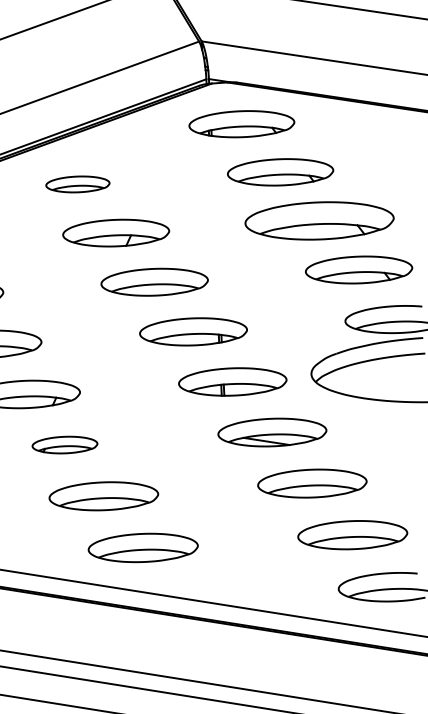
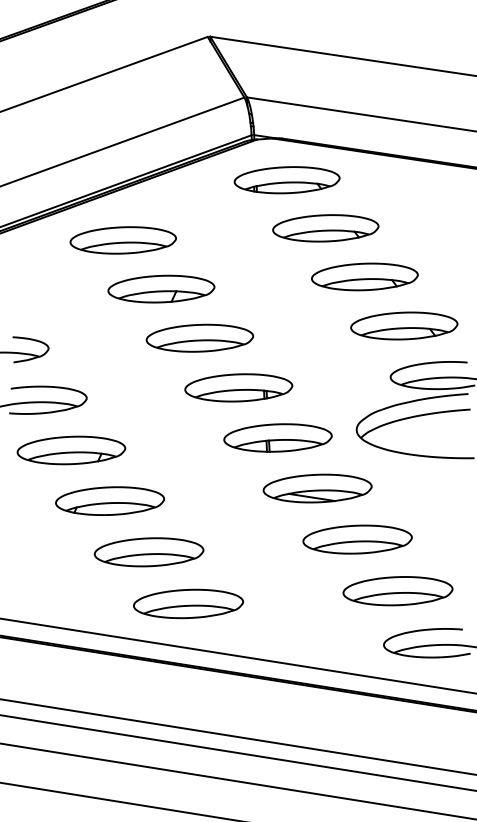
part: (77, 184) -> (122, 240), size x1.67
part: (319, 220) -> (364, 276), size x0.71
part: (65, 444) -> (110, 500), size x1.67

